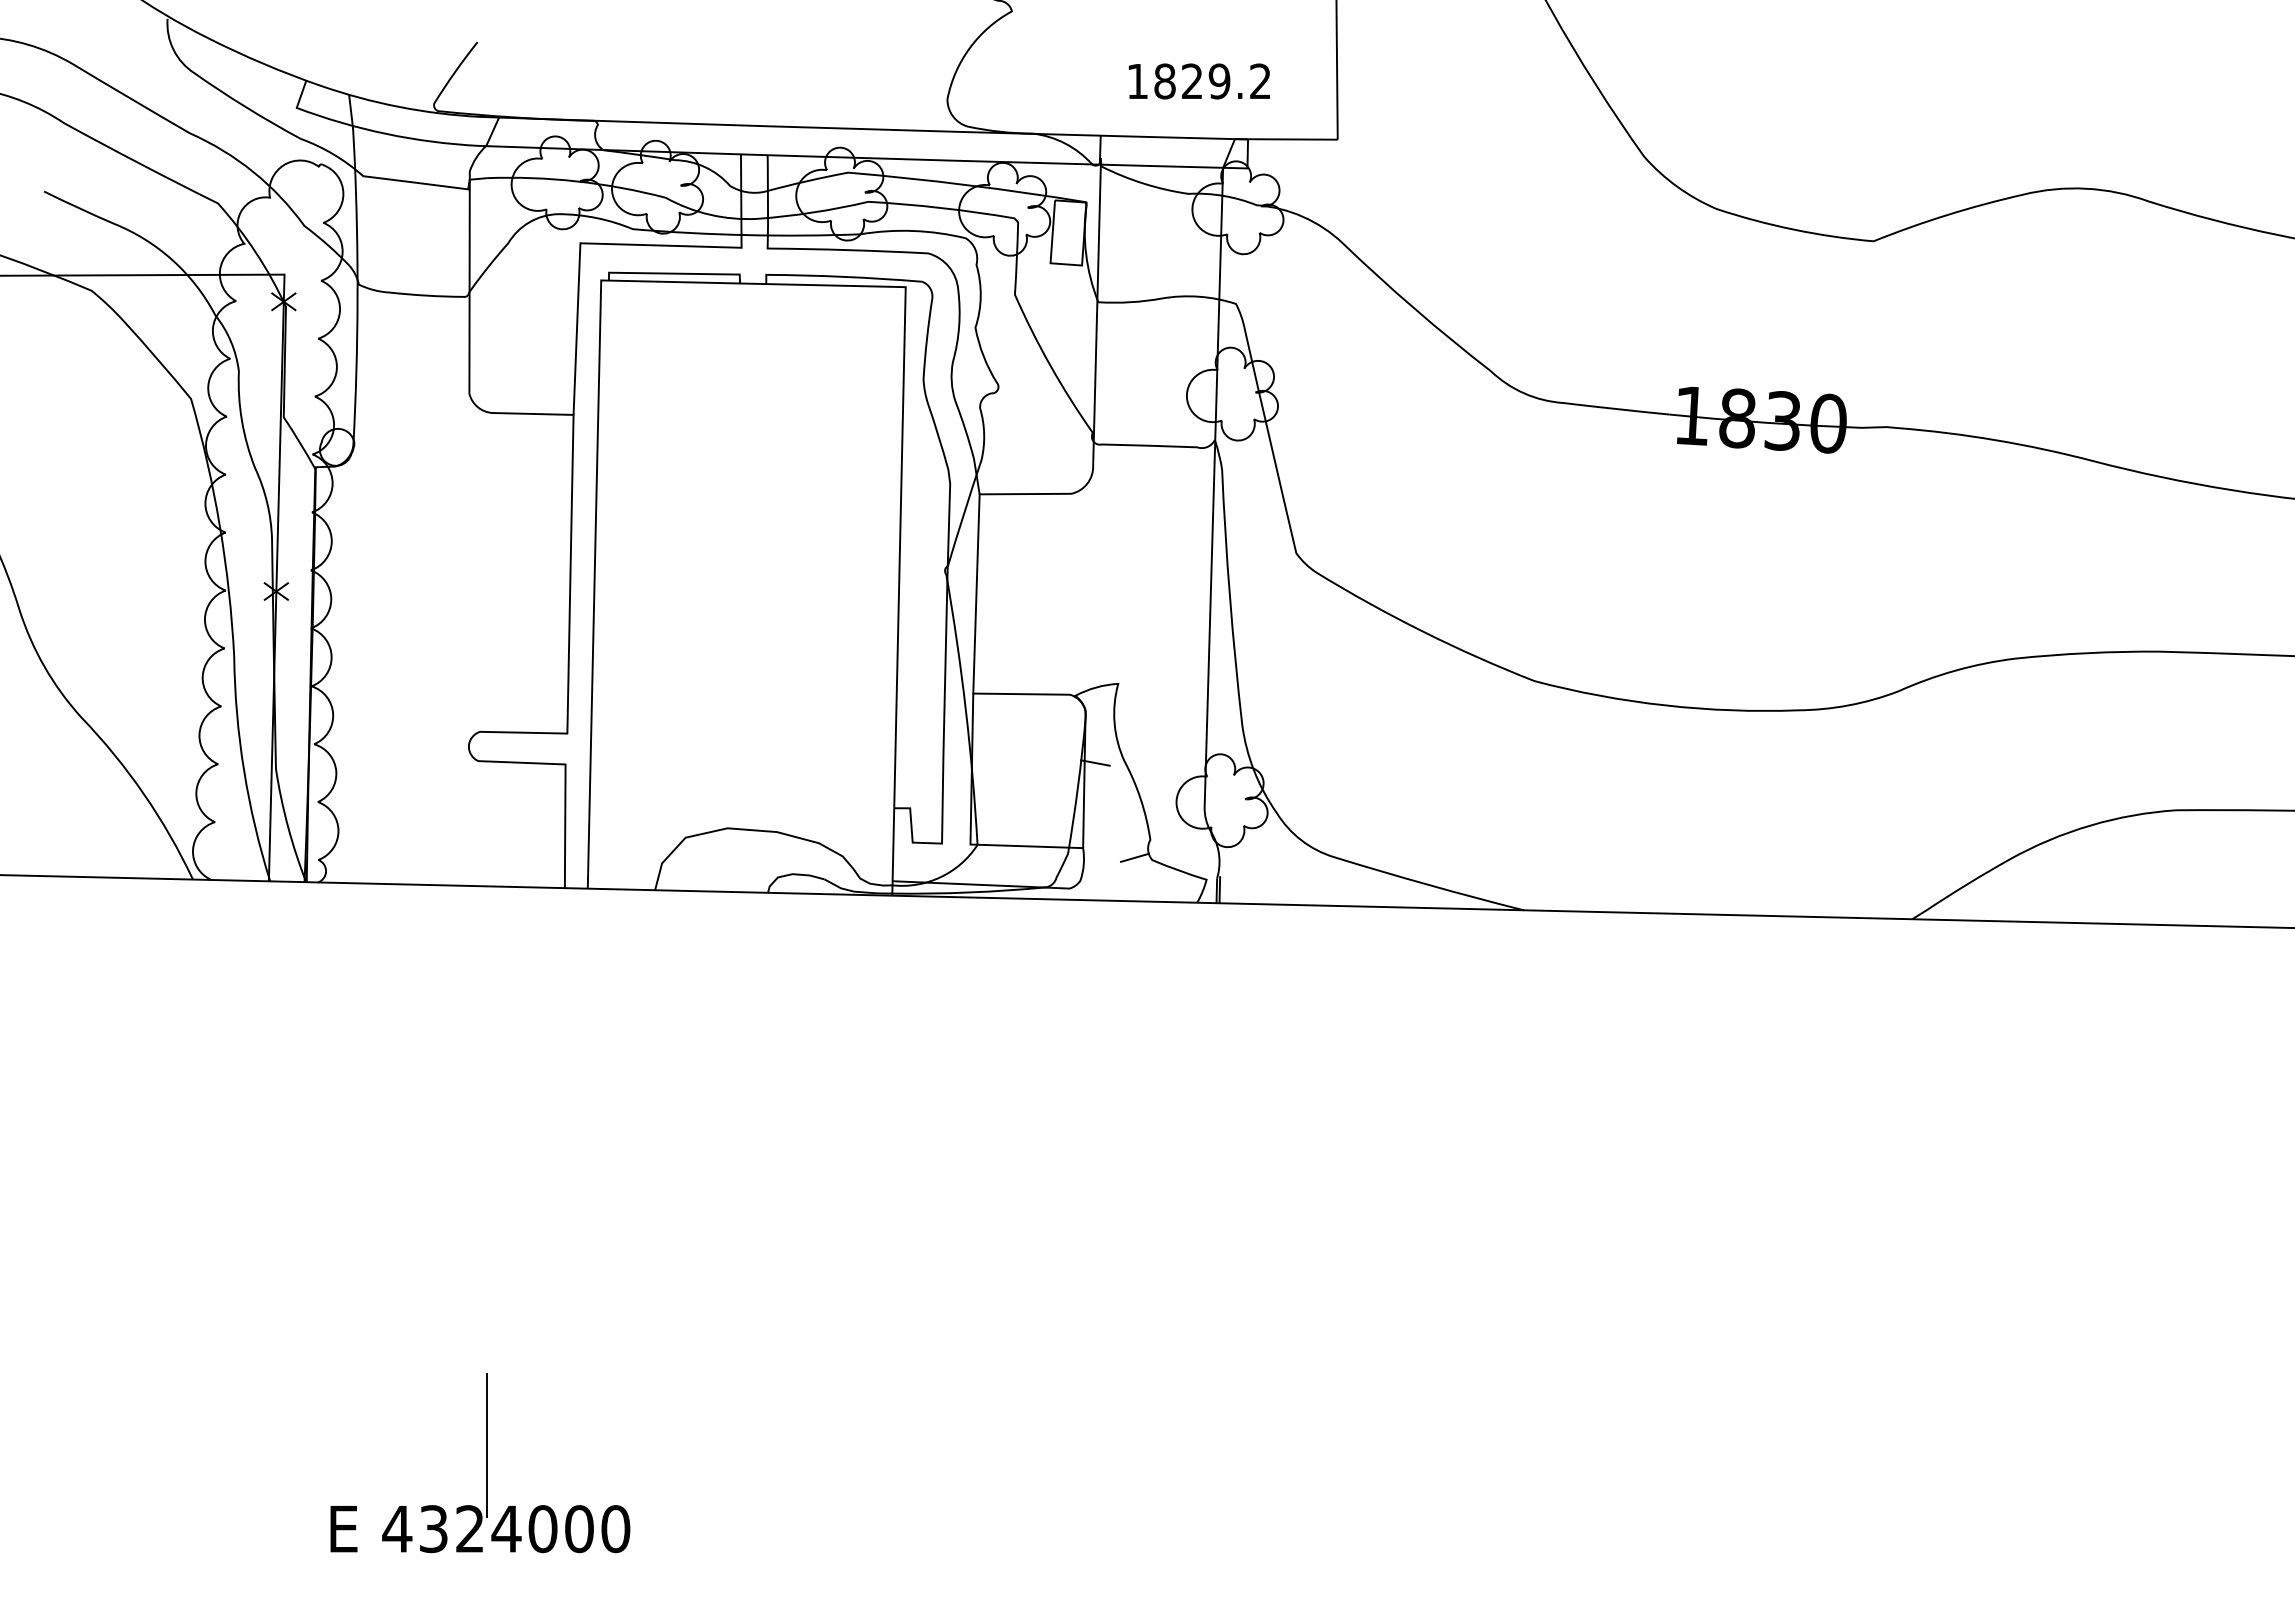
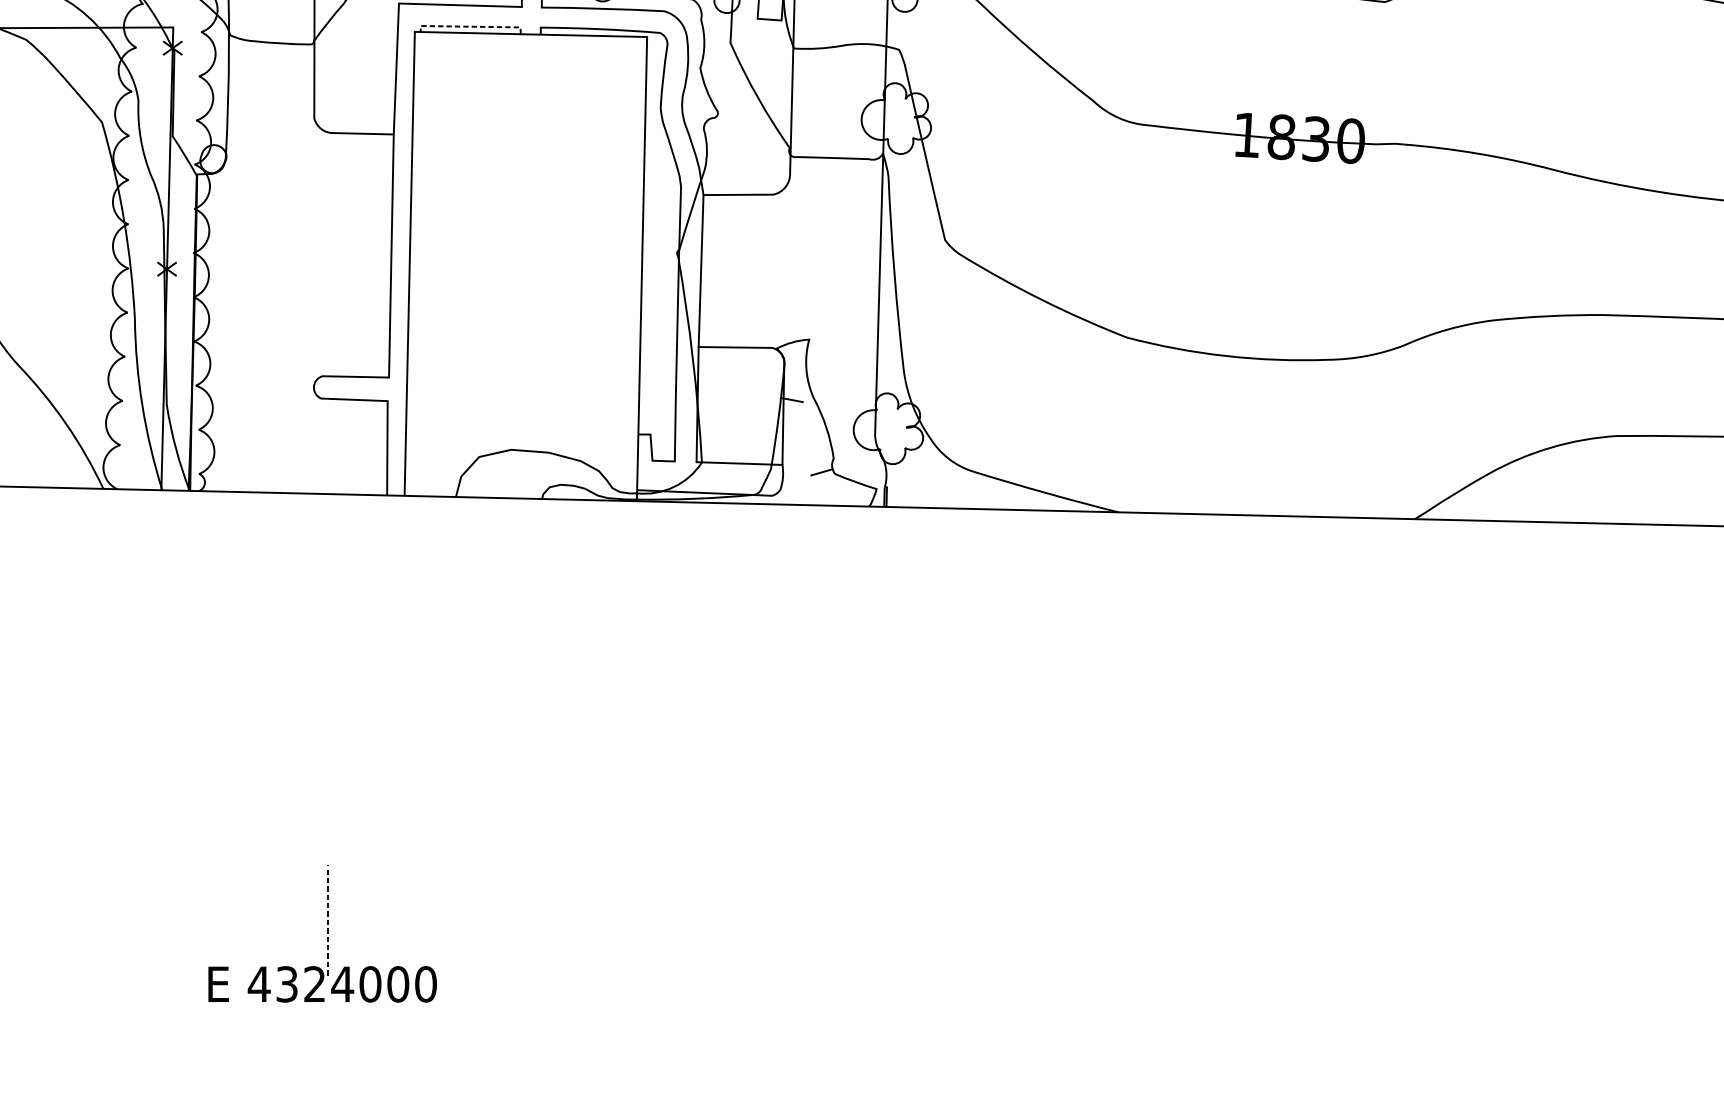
line: (674, 273) -> (470, 26), solid -> dashed
line: (487, 1444) -> (328, 919), solid -> dashed

